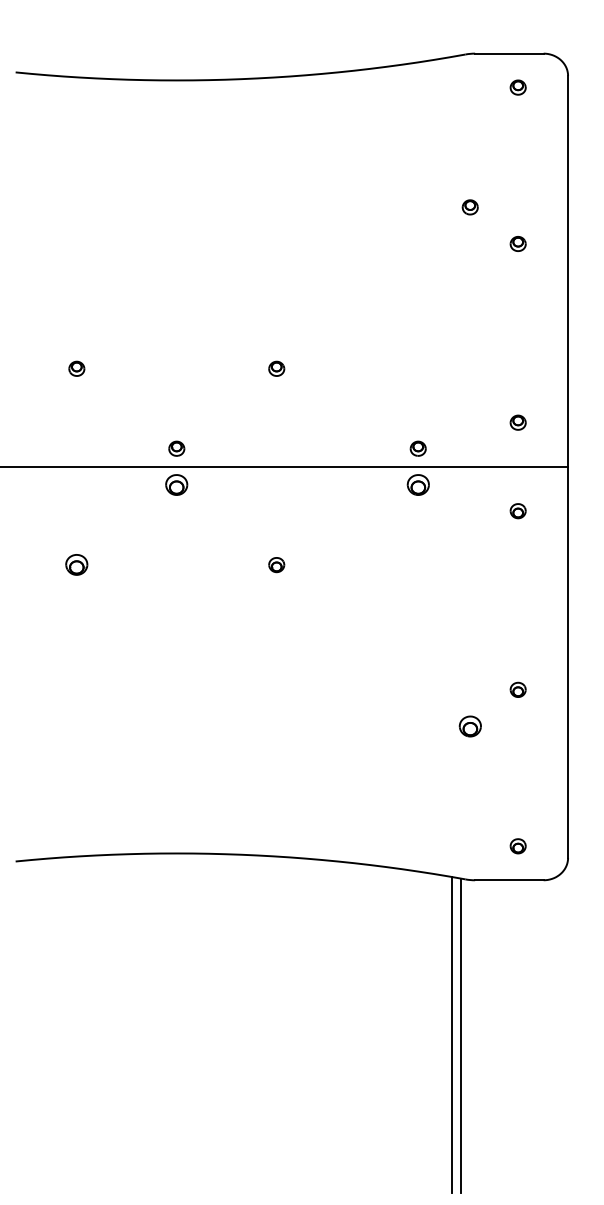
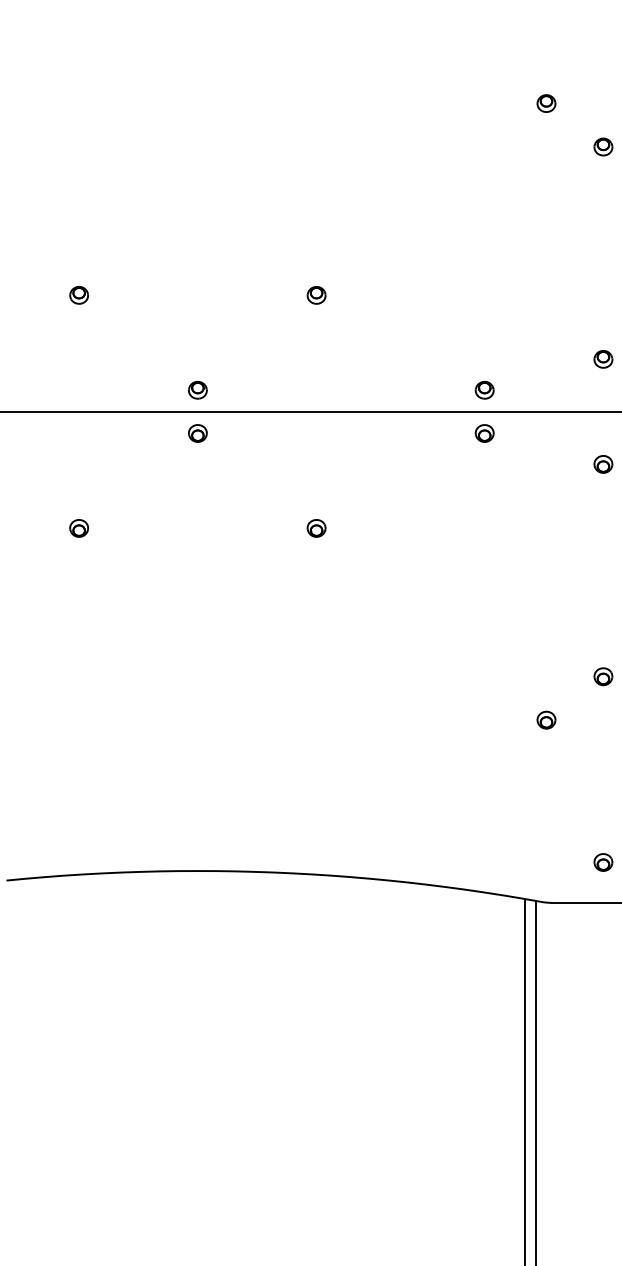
part: (176, 485) -> (197, 433), size x0.71
part: (417, 485) -> (483, 433), size x0.71
part: (76, 565) -> (78, 528), size x0.71
part: (469, 726) -> (545, 720), size x0.71

